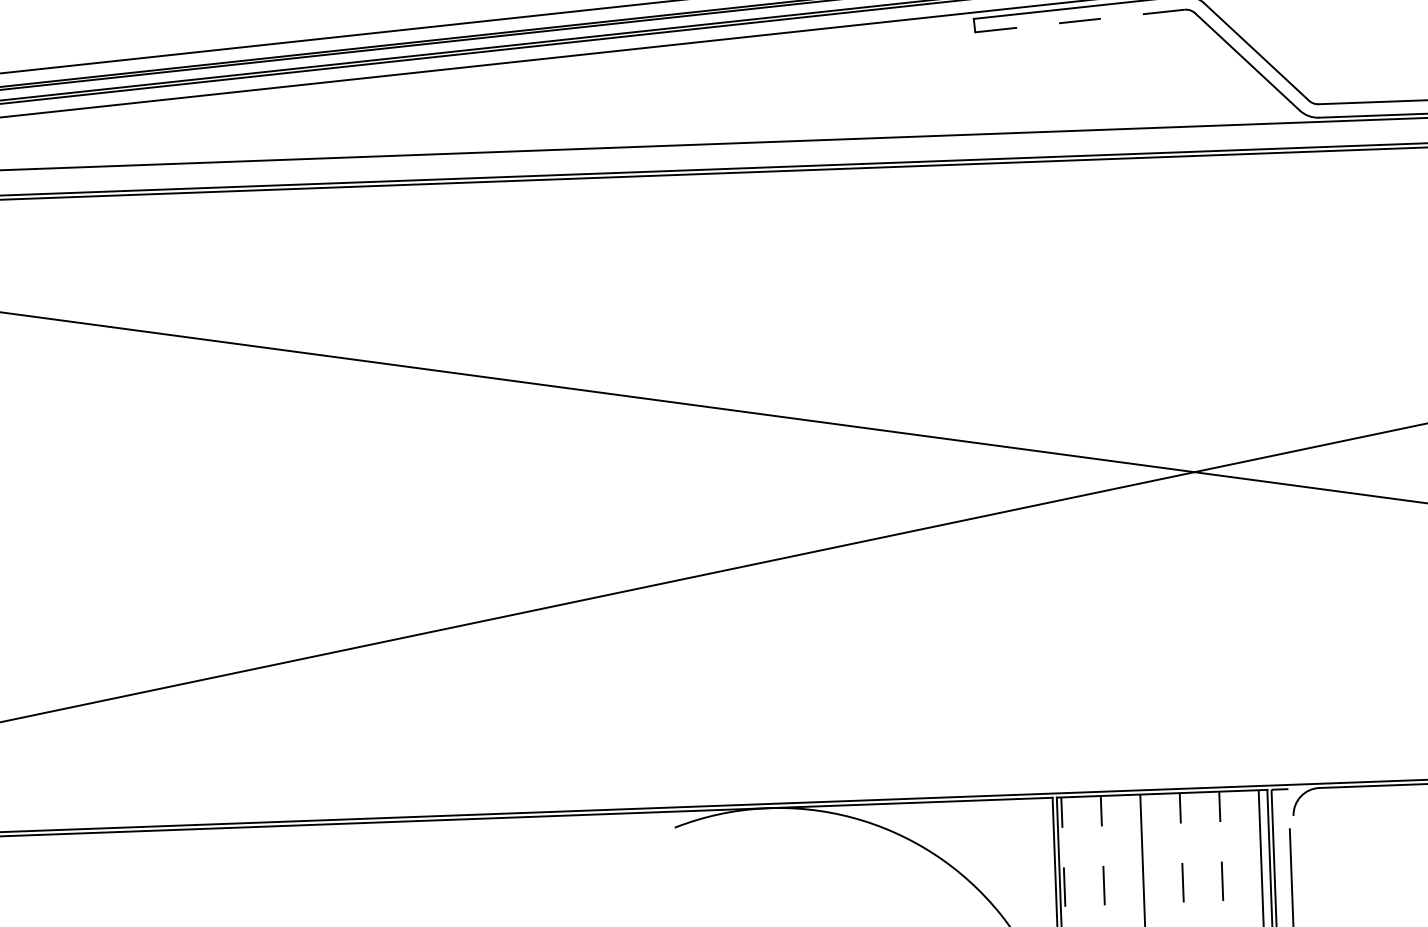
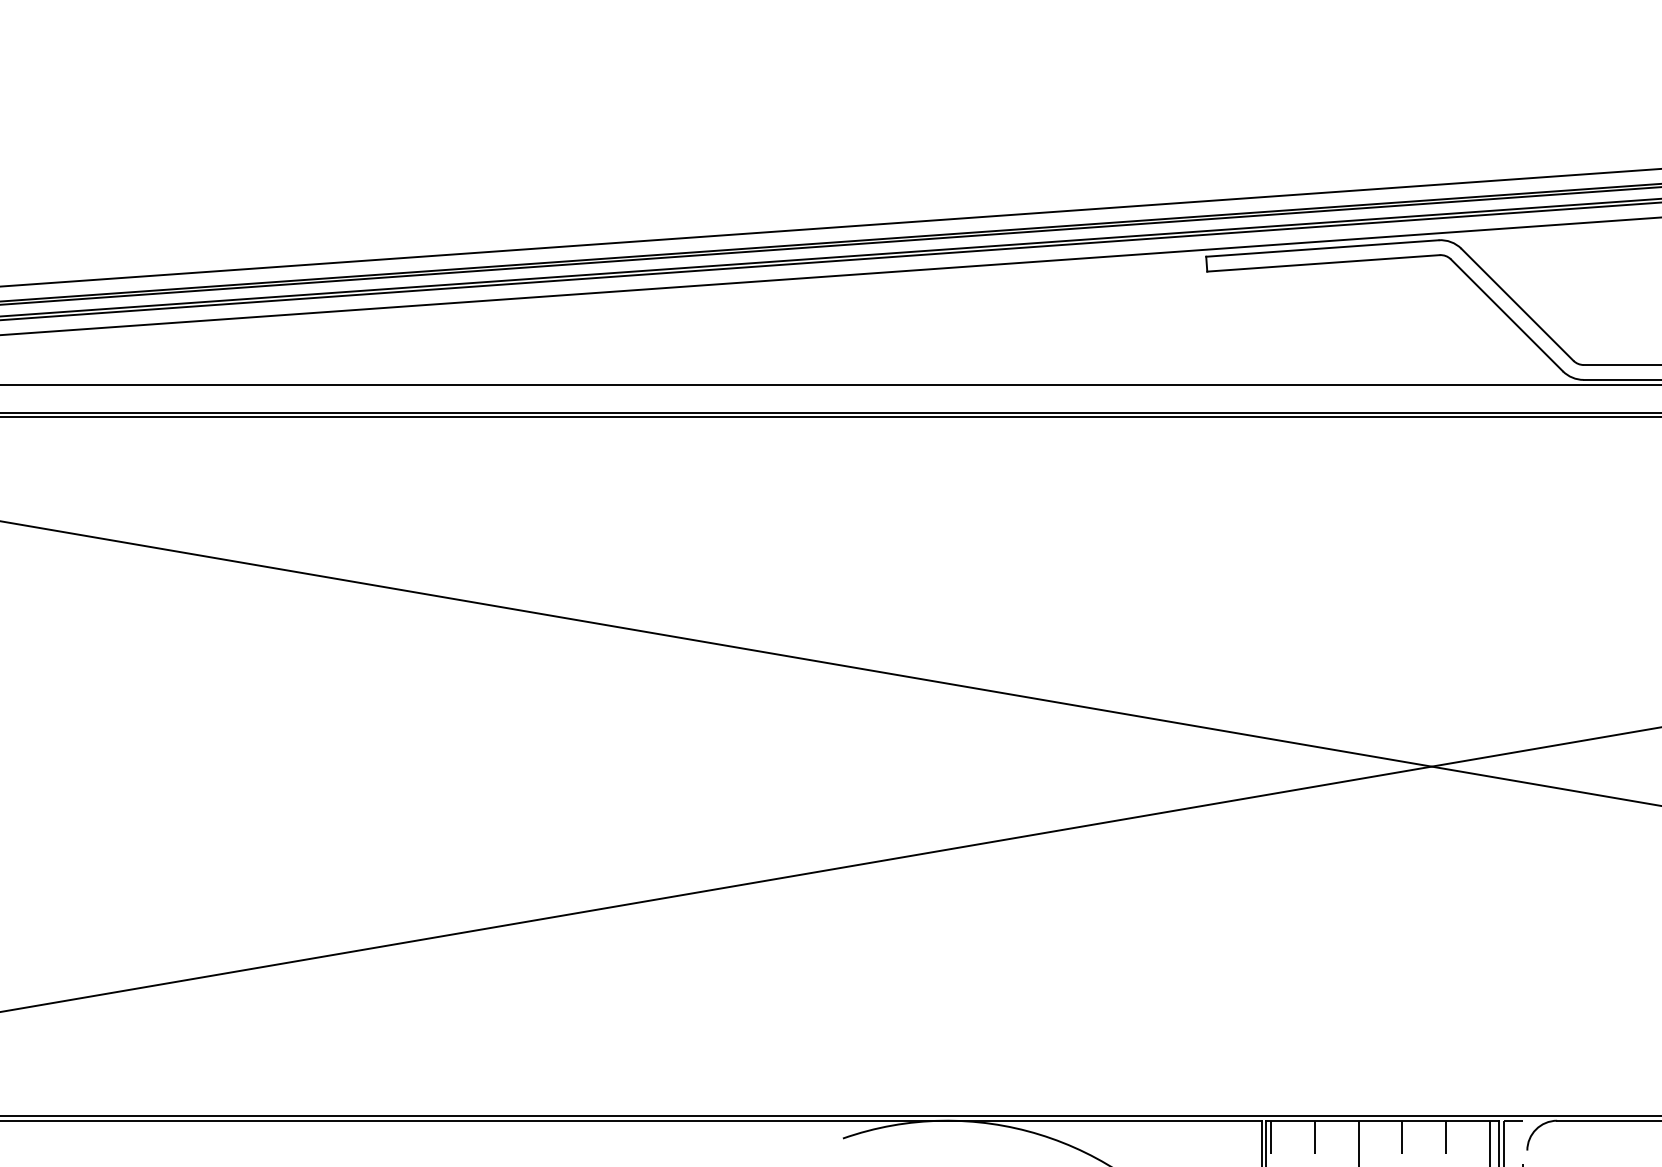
line: (1080, 21) -> (1323, 263), dashed -> solid

